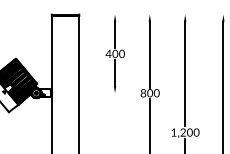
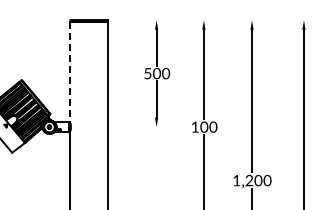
line: (51, 53) -> (70, 72), solid -> dashed
text: (108, 53) -> (147, 73), 400 -> 500
text: (142, 92) -> (194, 126), 800 -> 100

